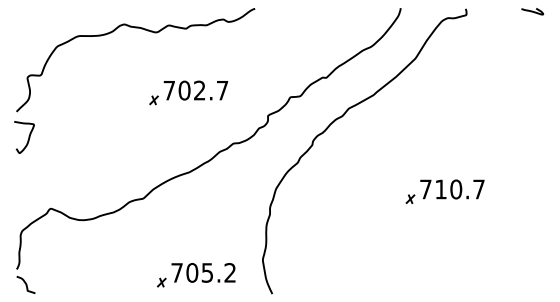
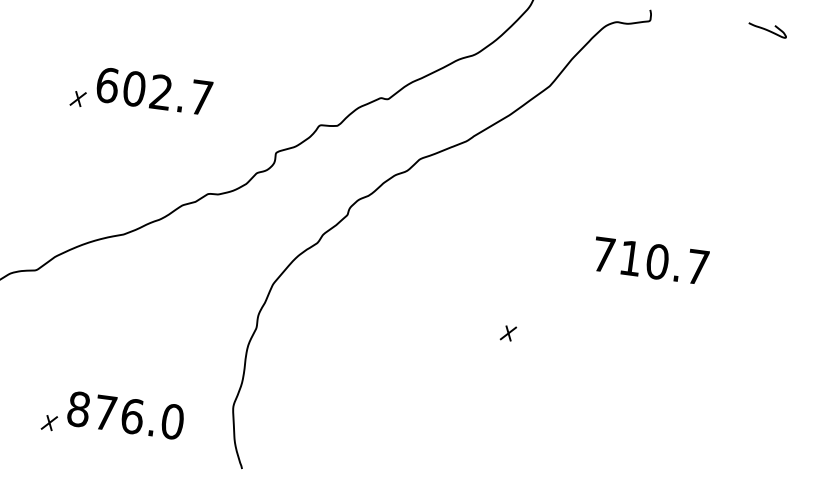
text: (169, 90) -> (107, 85), 702.7 -> 602.7
text: (452, 189) -> (651, 261), moved
text: (203, 272) -> (125, 414), 705.2 -> 876.0

